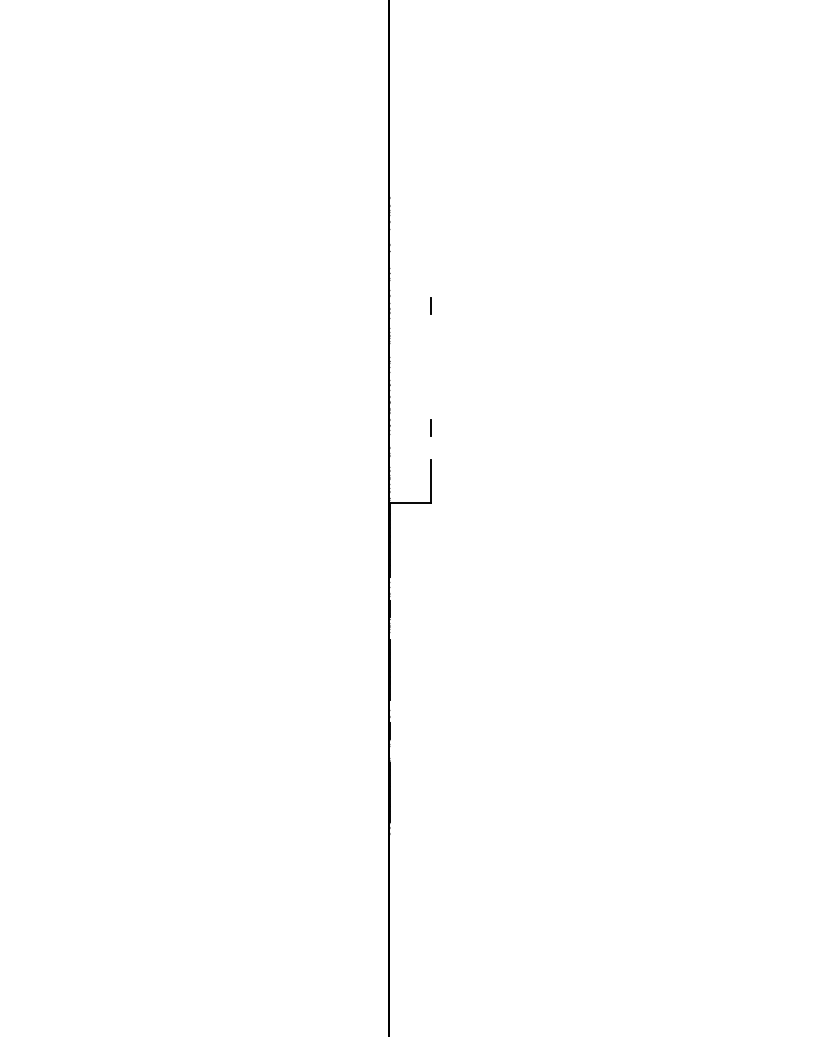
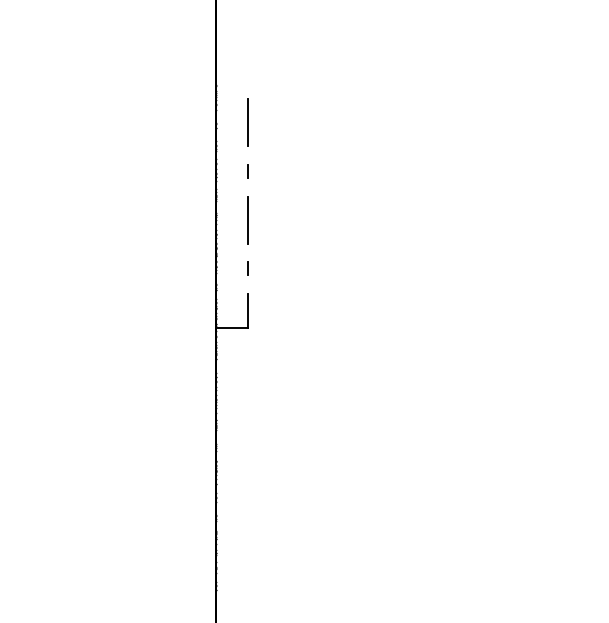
line: (430, 244) -> (248, 122), added
line: (430, 366) -> (248, 219), added

